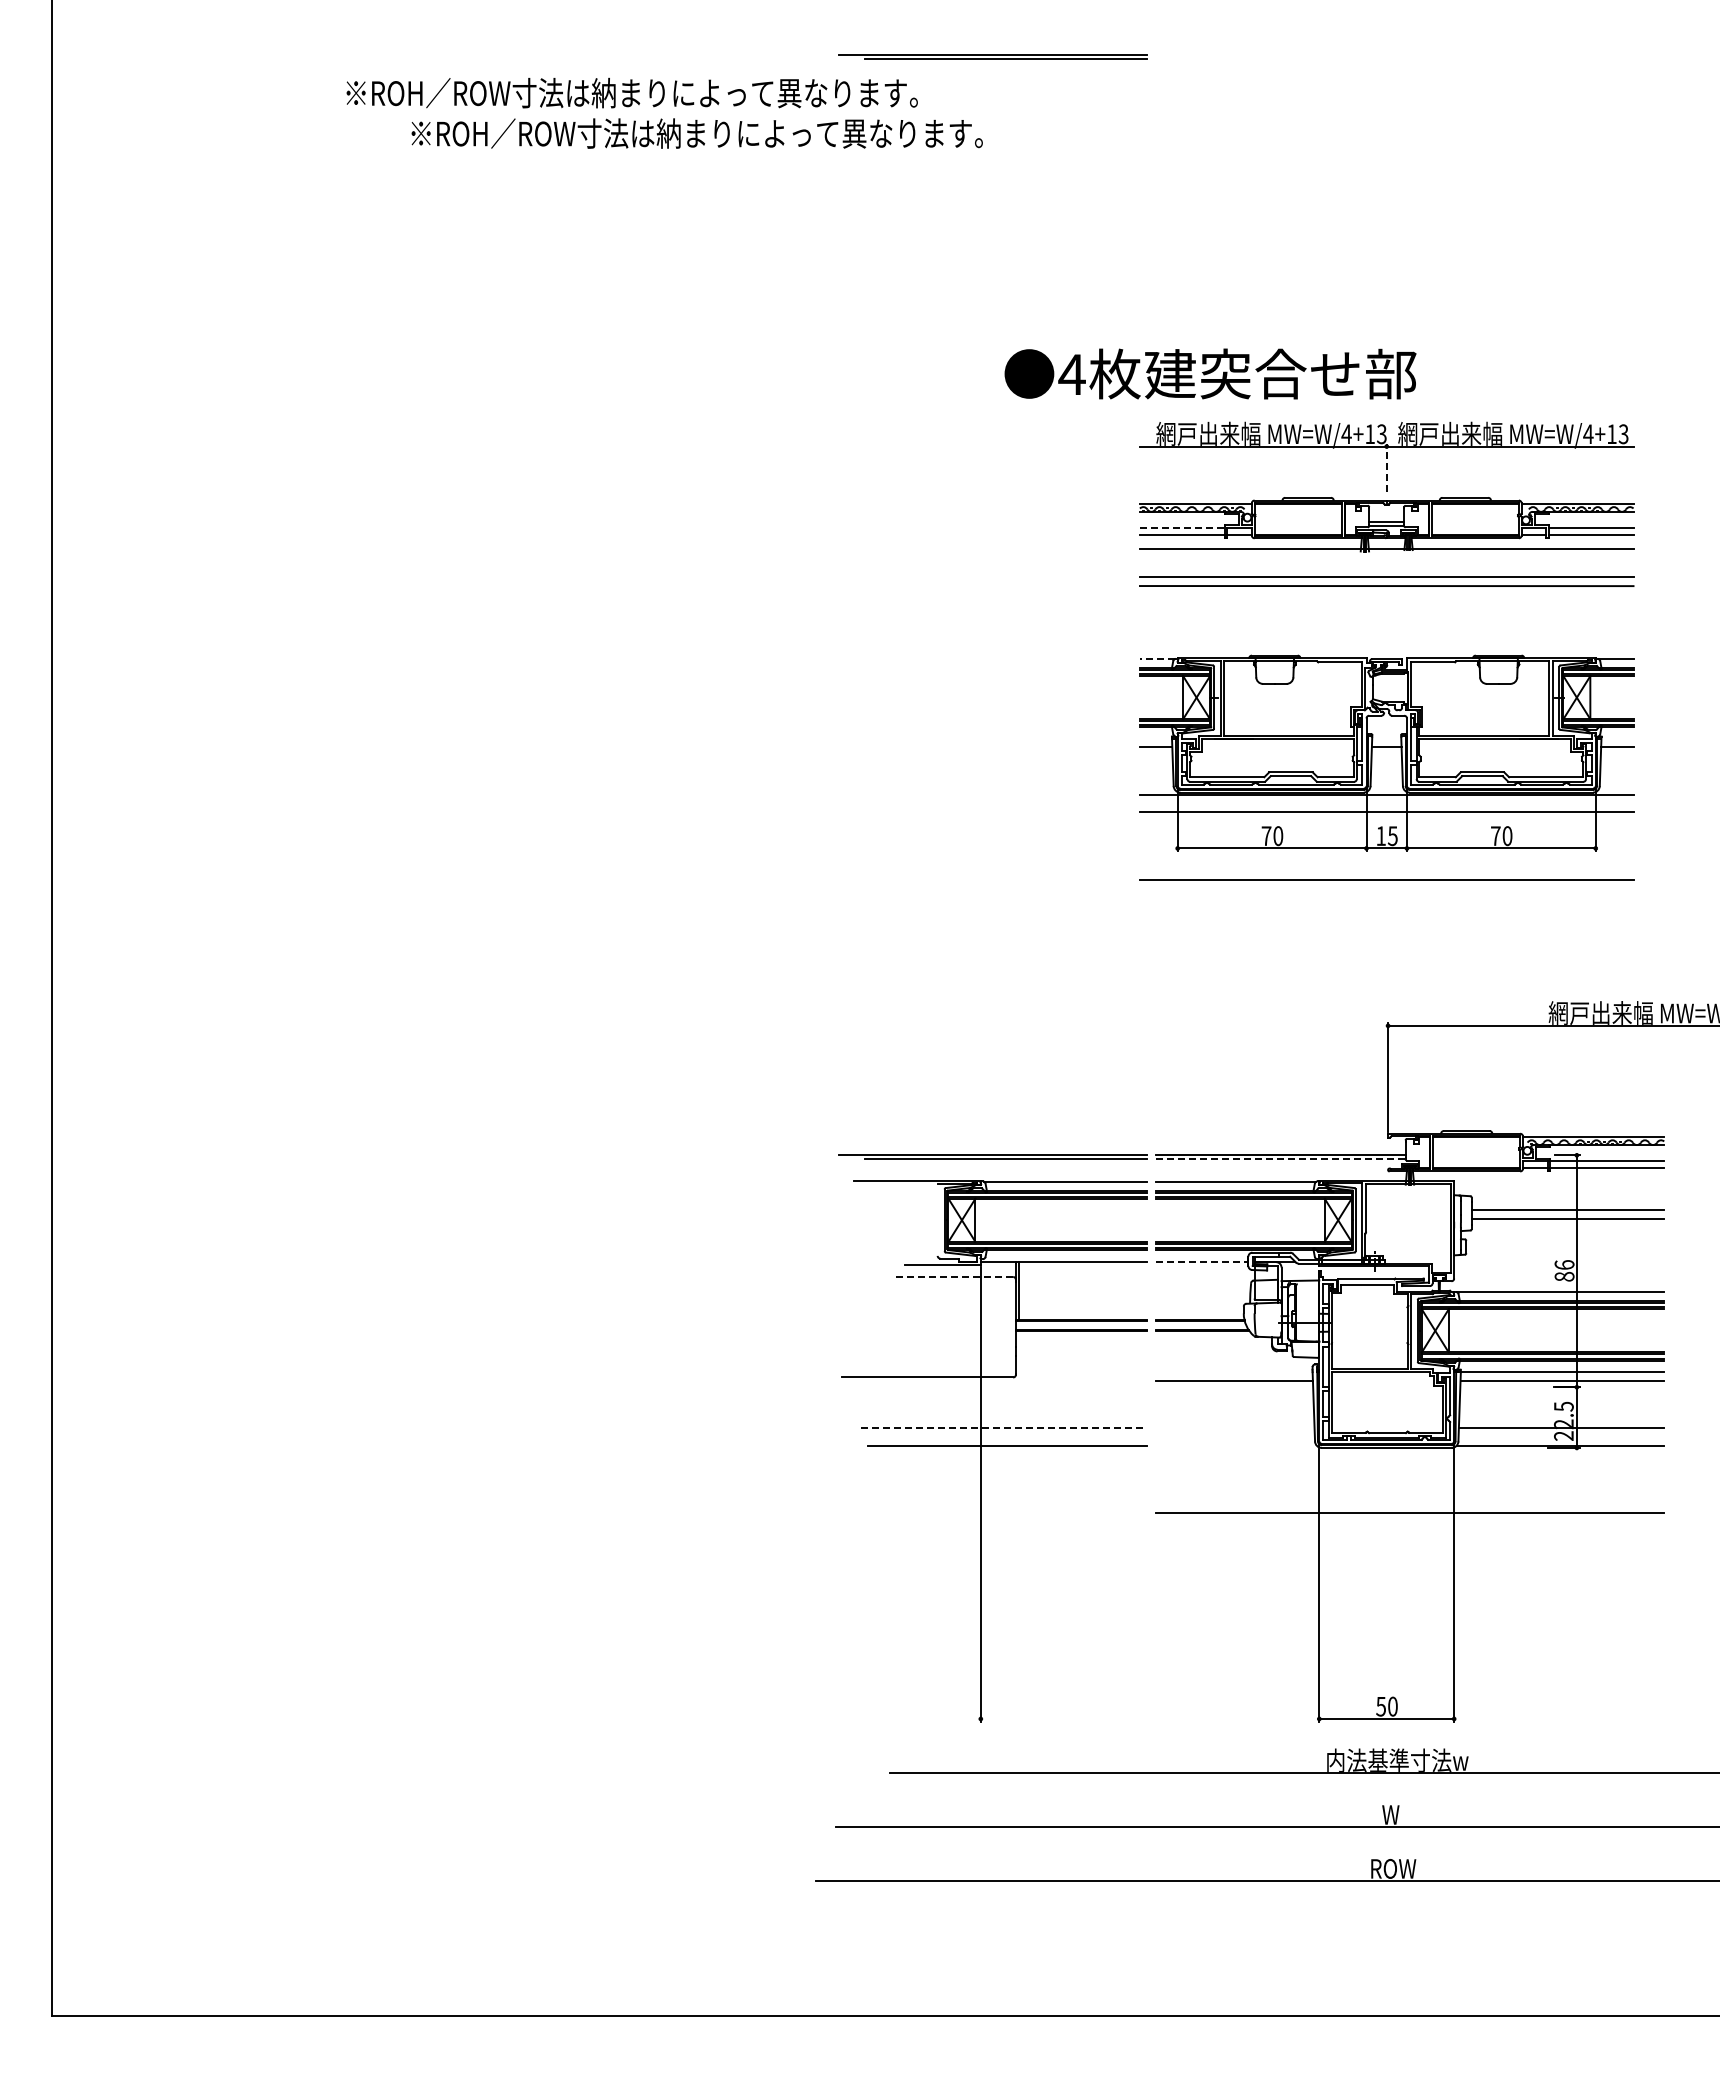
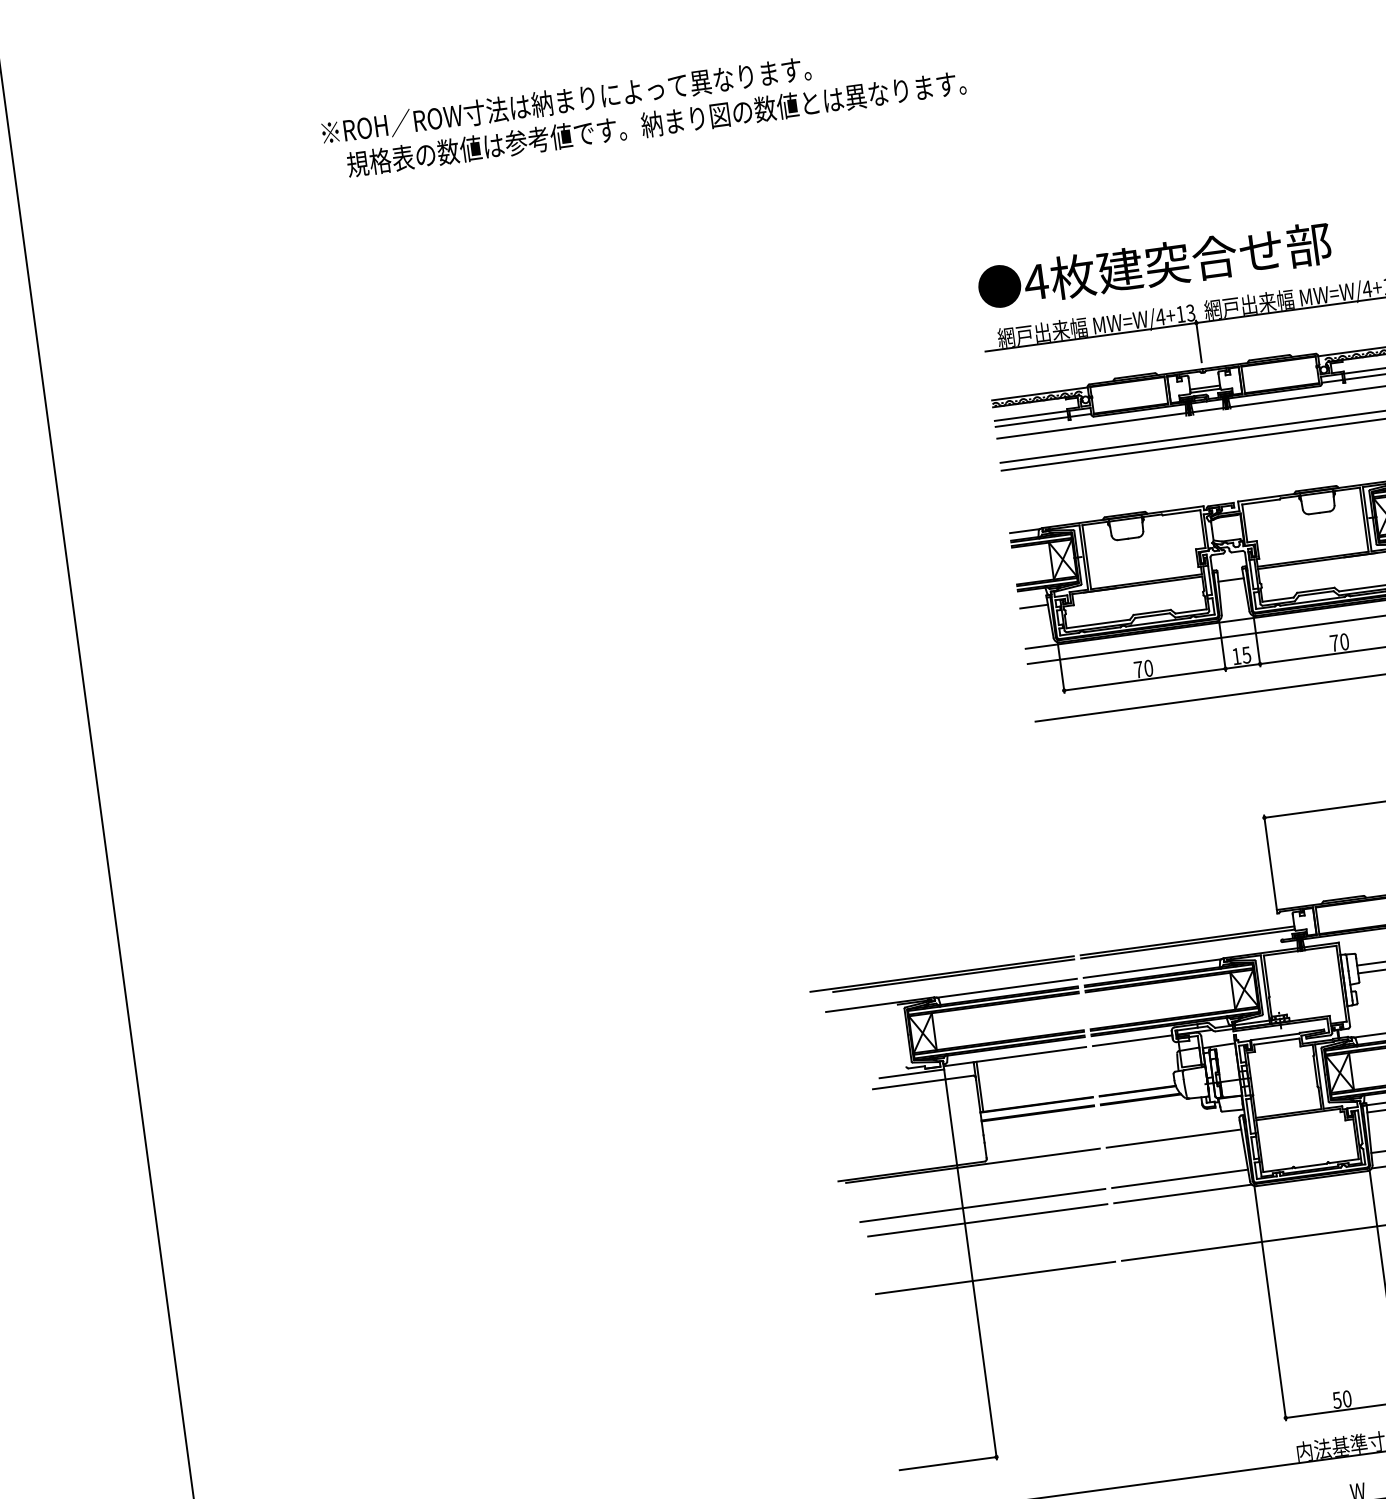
part: (992, 56) -> (814, 35), removed
text: (631, 92) -> (565, 100), moved
text: (784, 133) -> (645, 125), ※ROH／ROW寸法は納まりによって異なります。 -> 規格表の数値は参考値です。納まり図の数値とは異なります。
text: (1210, 373) -> (1154, 265), moved
line: (1386, 467) -> (1198, 340), dashed -> solid
line: (1182, 527) -> (1031, 415), dashed -> solid
line: (1156, 659) -> (1024, 531), dashed -> solid
line: (1281, 1159) -> (1188, 944), dashed -> solid
line: (1202, 1261) -> (1133, 1040), dashed -> solid
line: (954, 1277) -> (923, 1082), dashed -> solid
line: (998, 1380) -> (972, 1165), added
line: (1004, 1427) -> (983, 1205), dashed -> solid
line: (1234, 1427) -> (1179, 1178), added
line: (1235, 1445) -> (1182, 1193), added
line: (1007, 1512) -> (995, 1277), added
line: (923, 1718) -> (947, 1463), added

